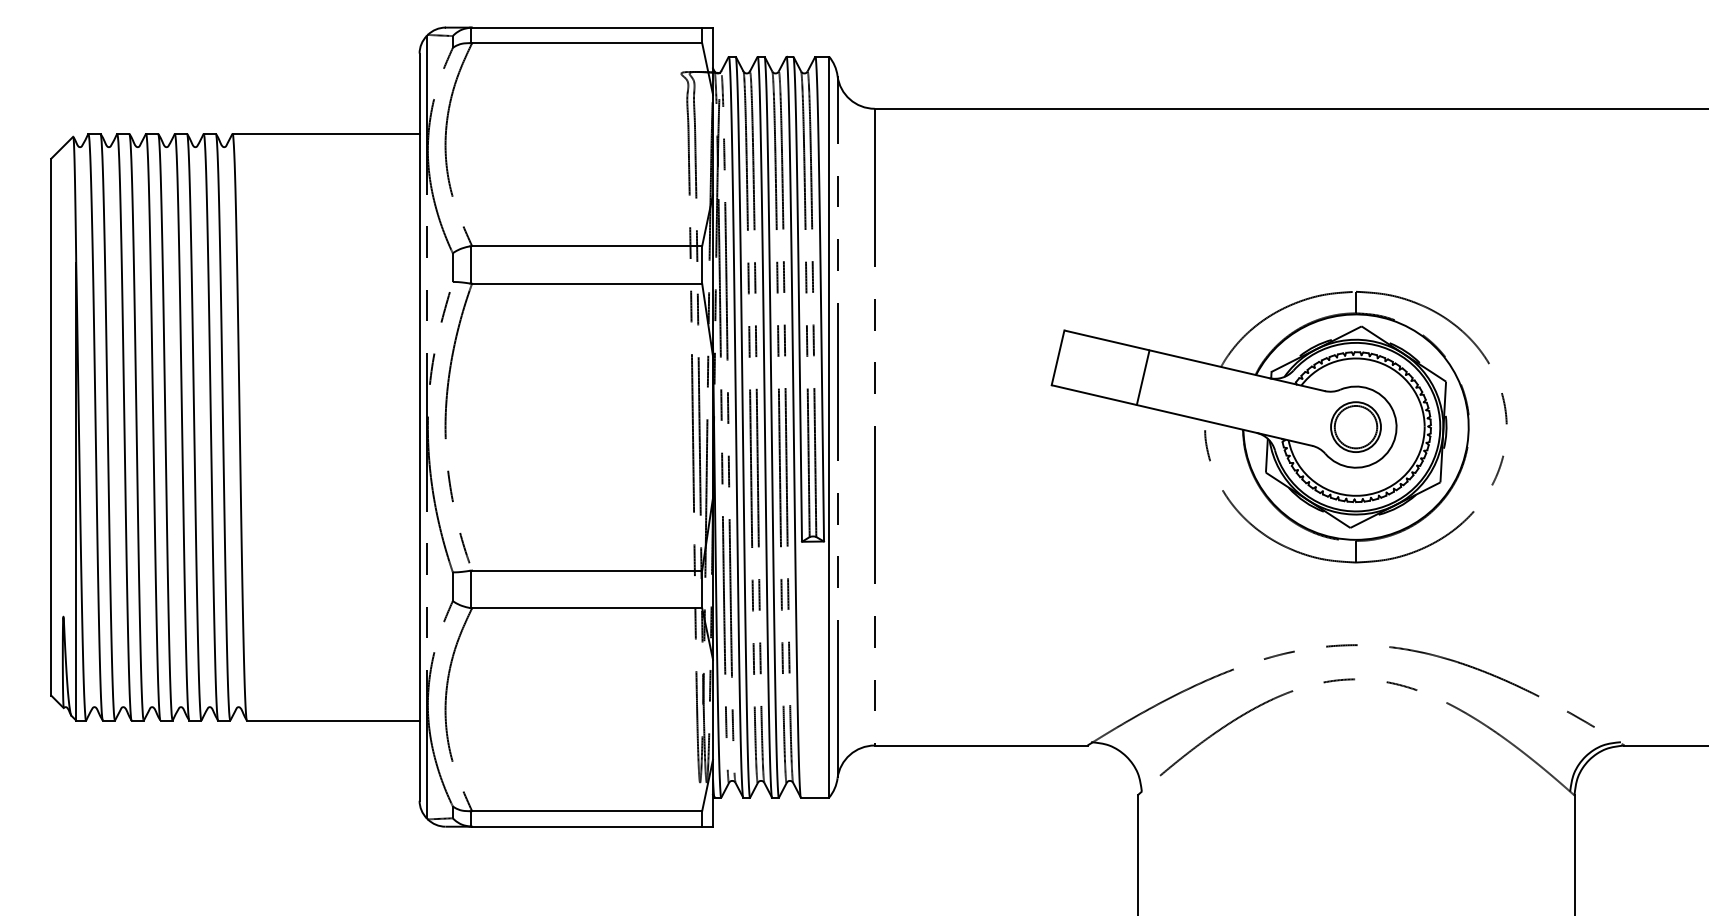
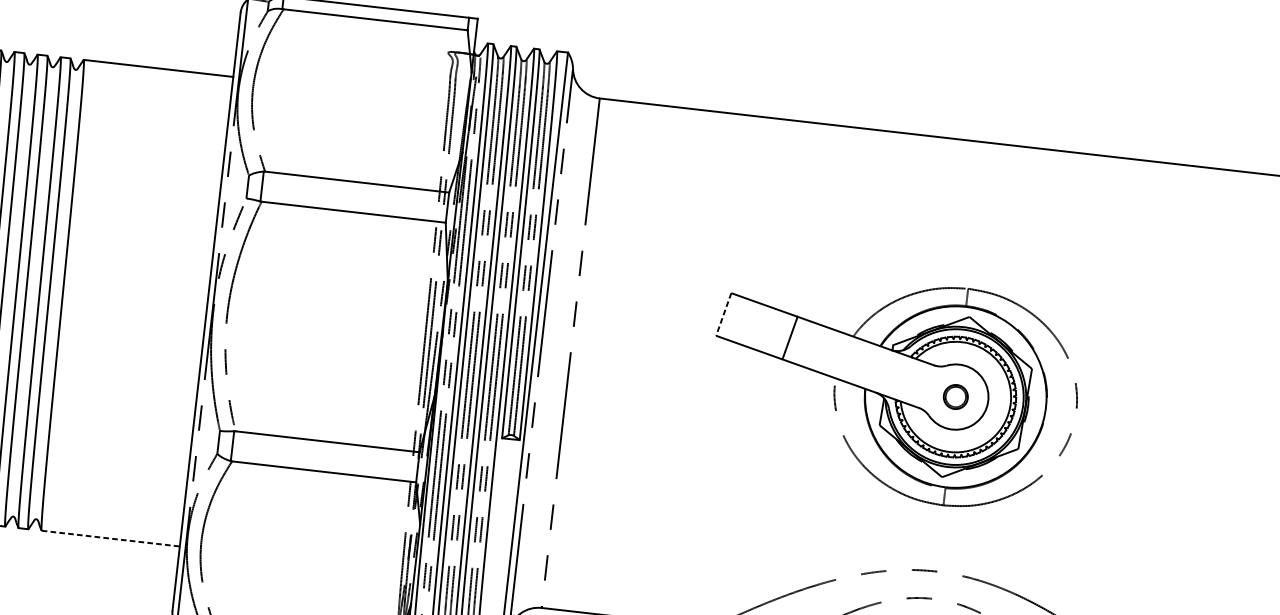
line: (1057, 358) -> (723, 314), solid -> dashed
part: (1355, 426) -> (955, 396), size x0.6
line: (333, 720) -> (110, 538), solid -> dashed

